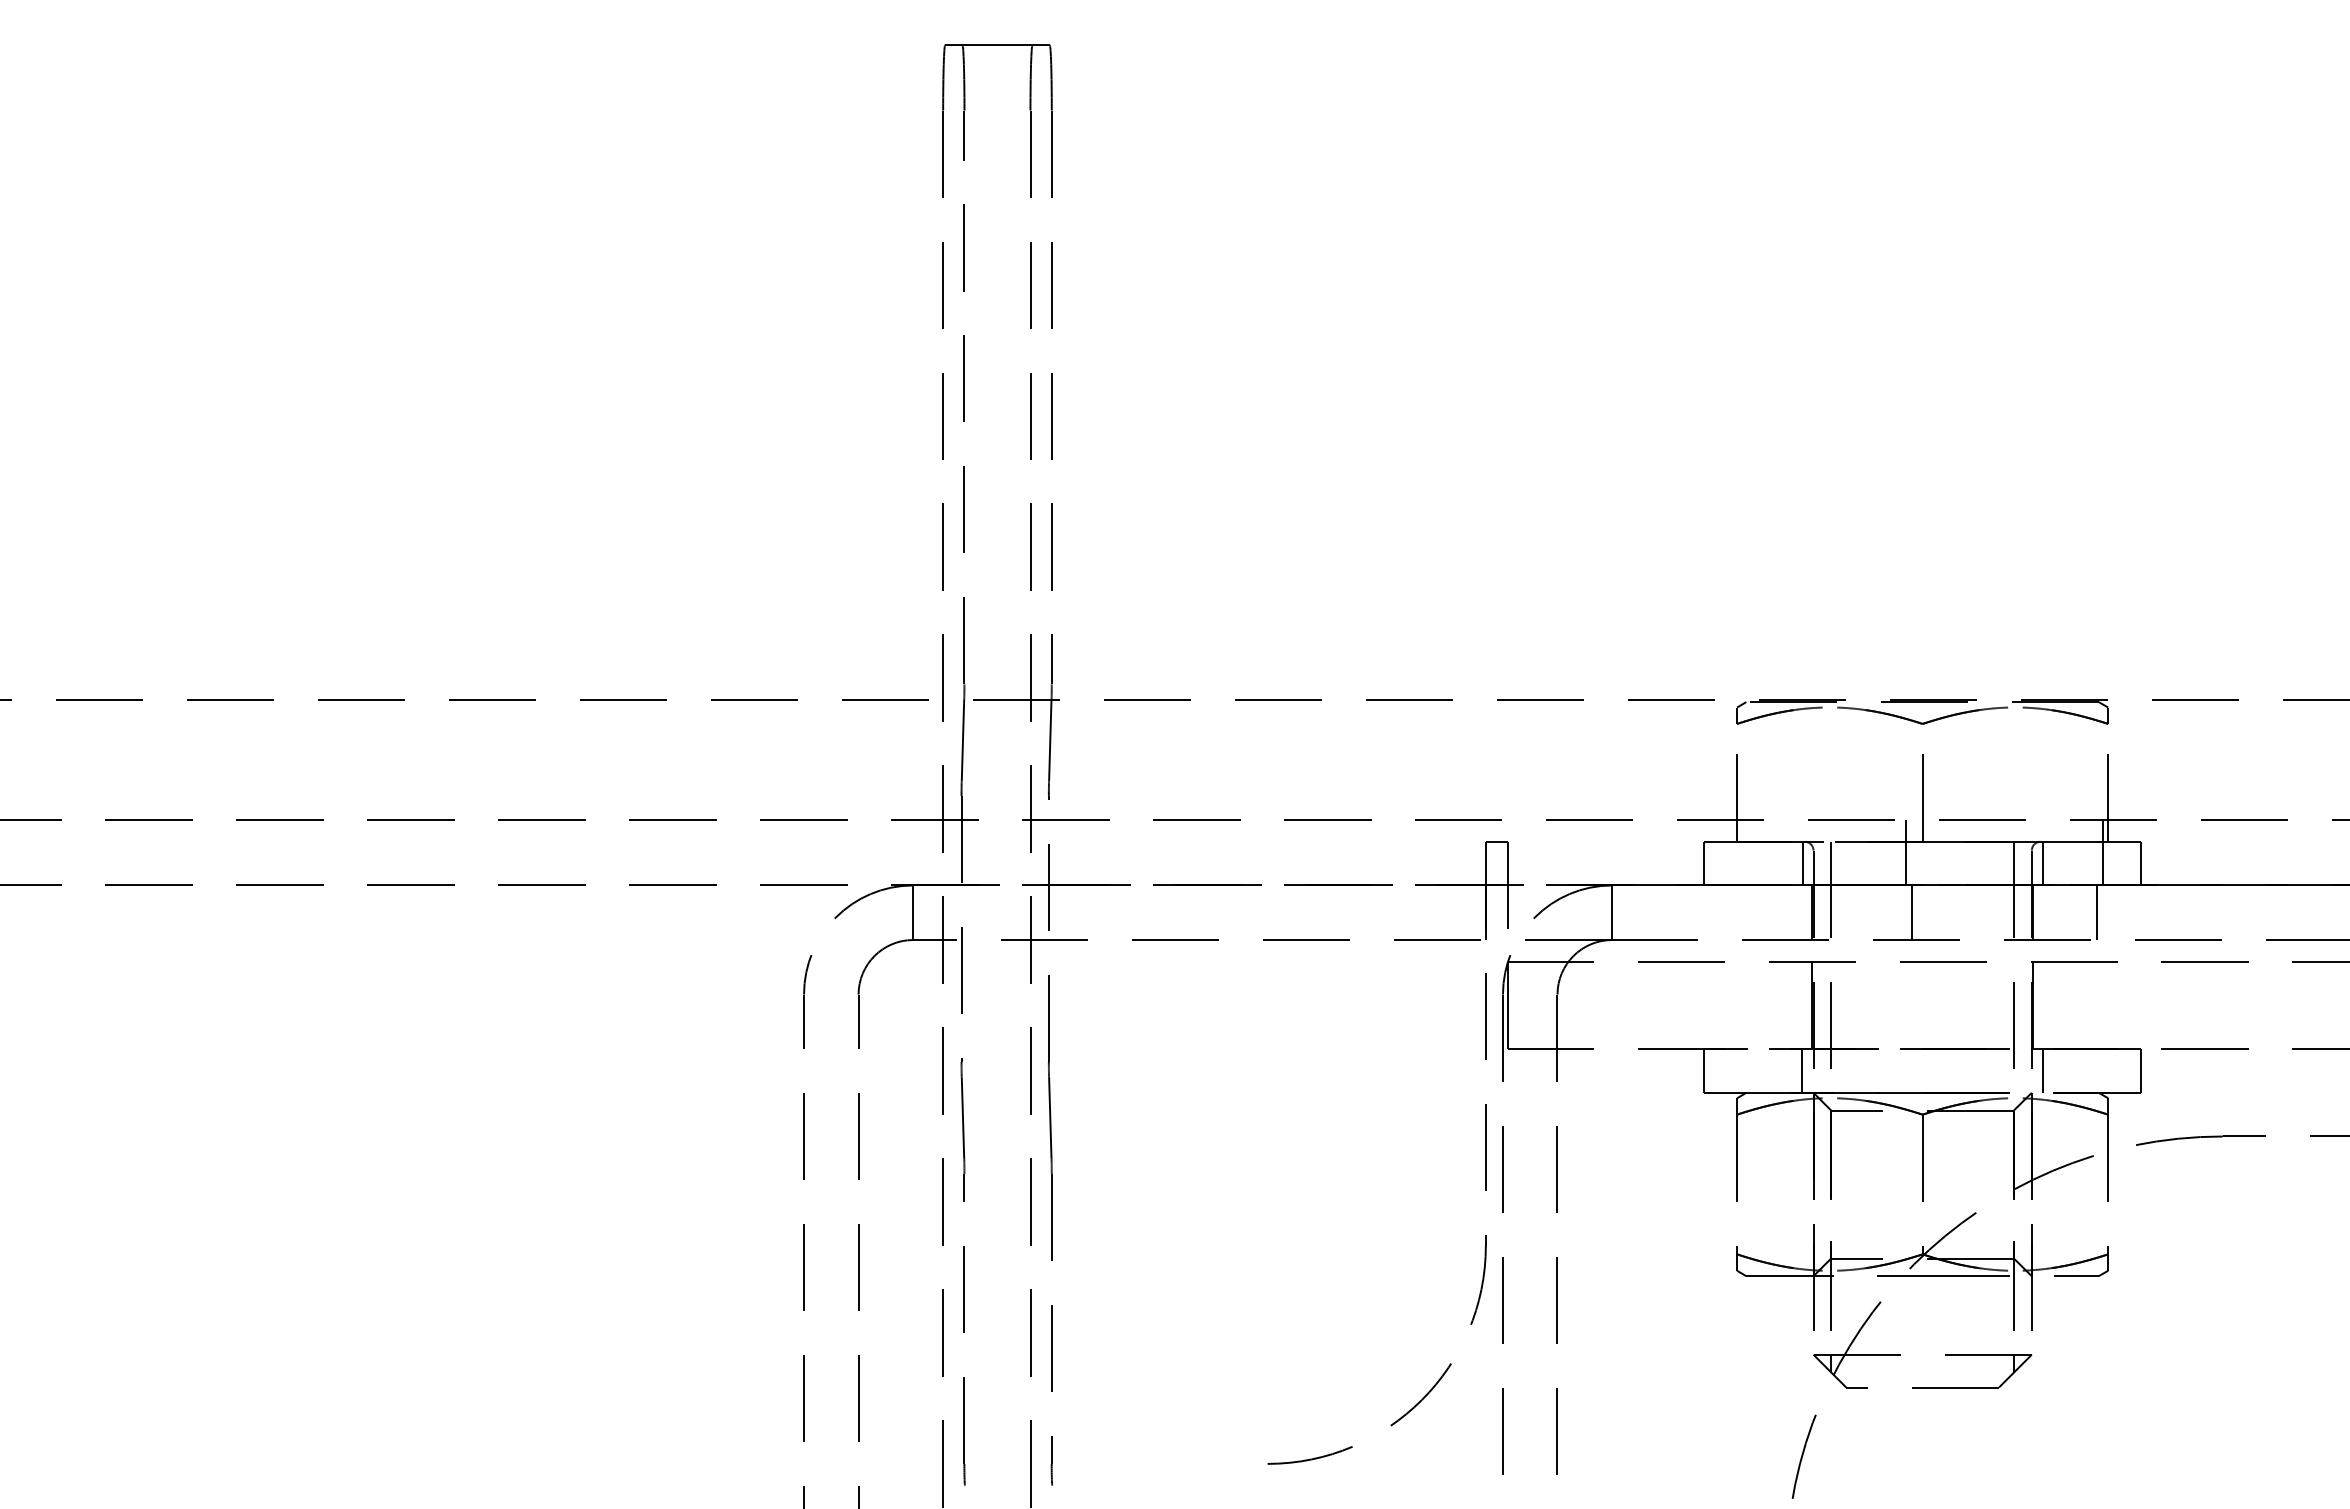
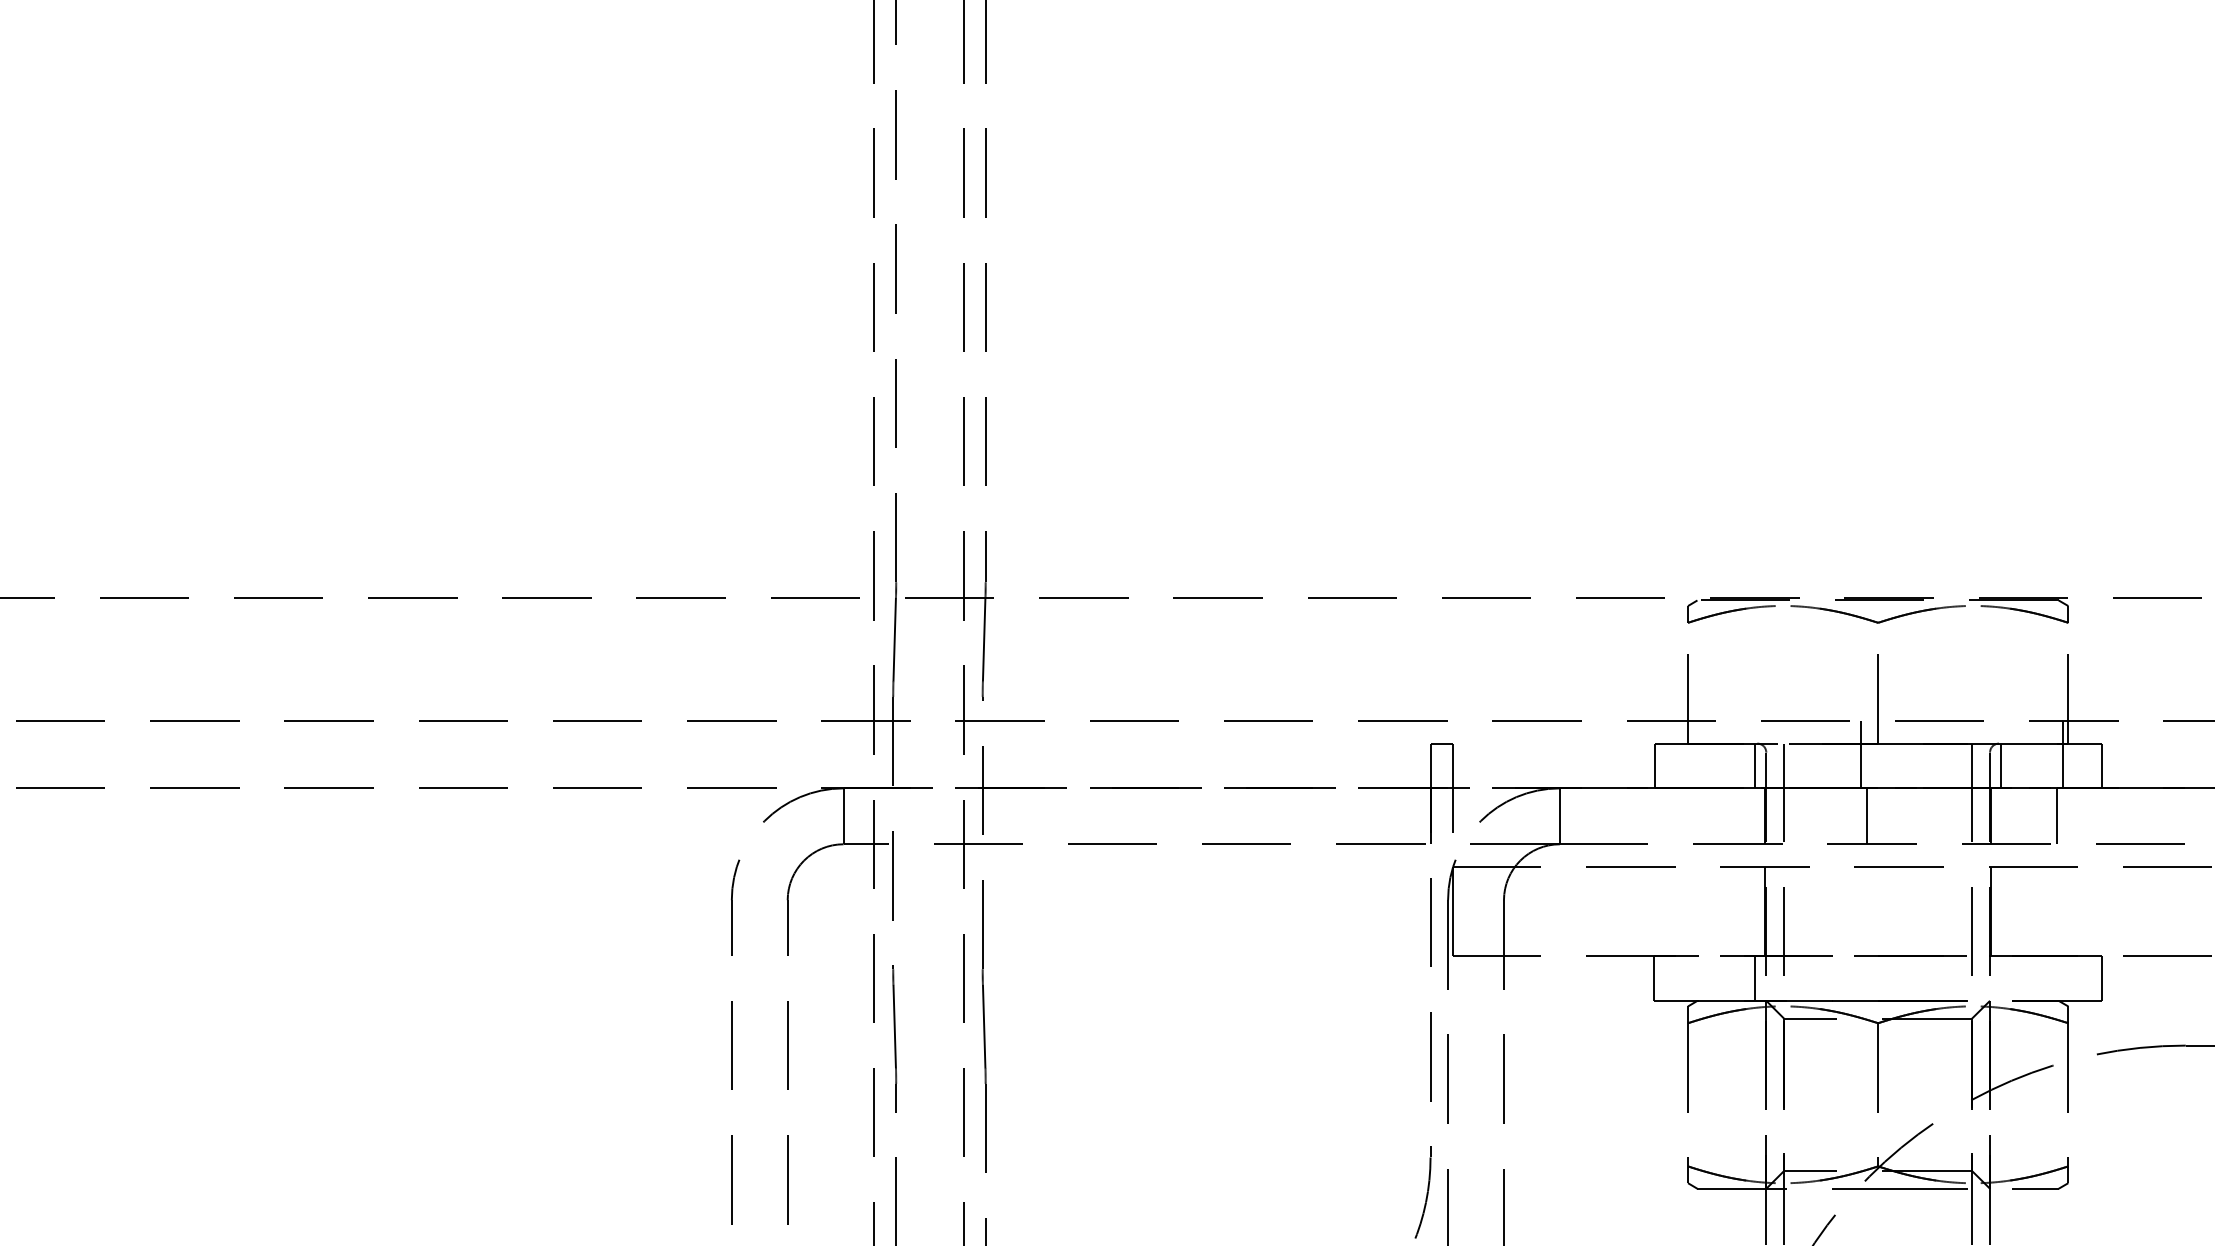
line: (2042, 1070) -> (2000, 977), removed

